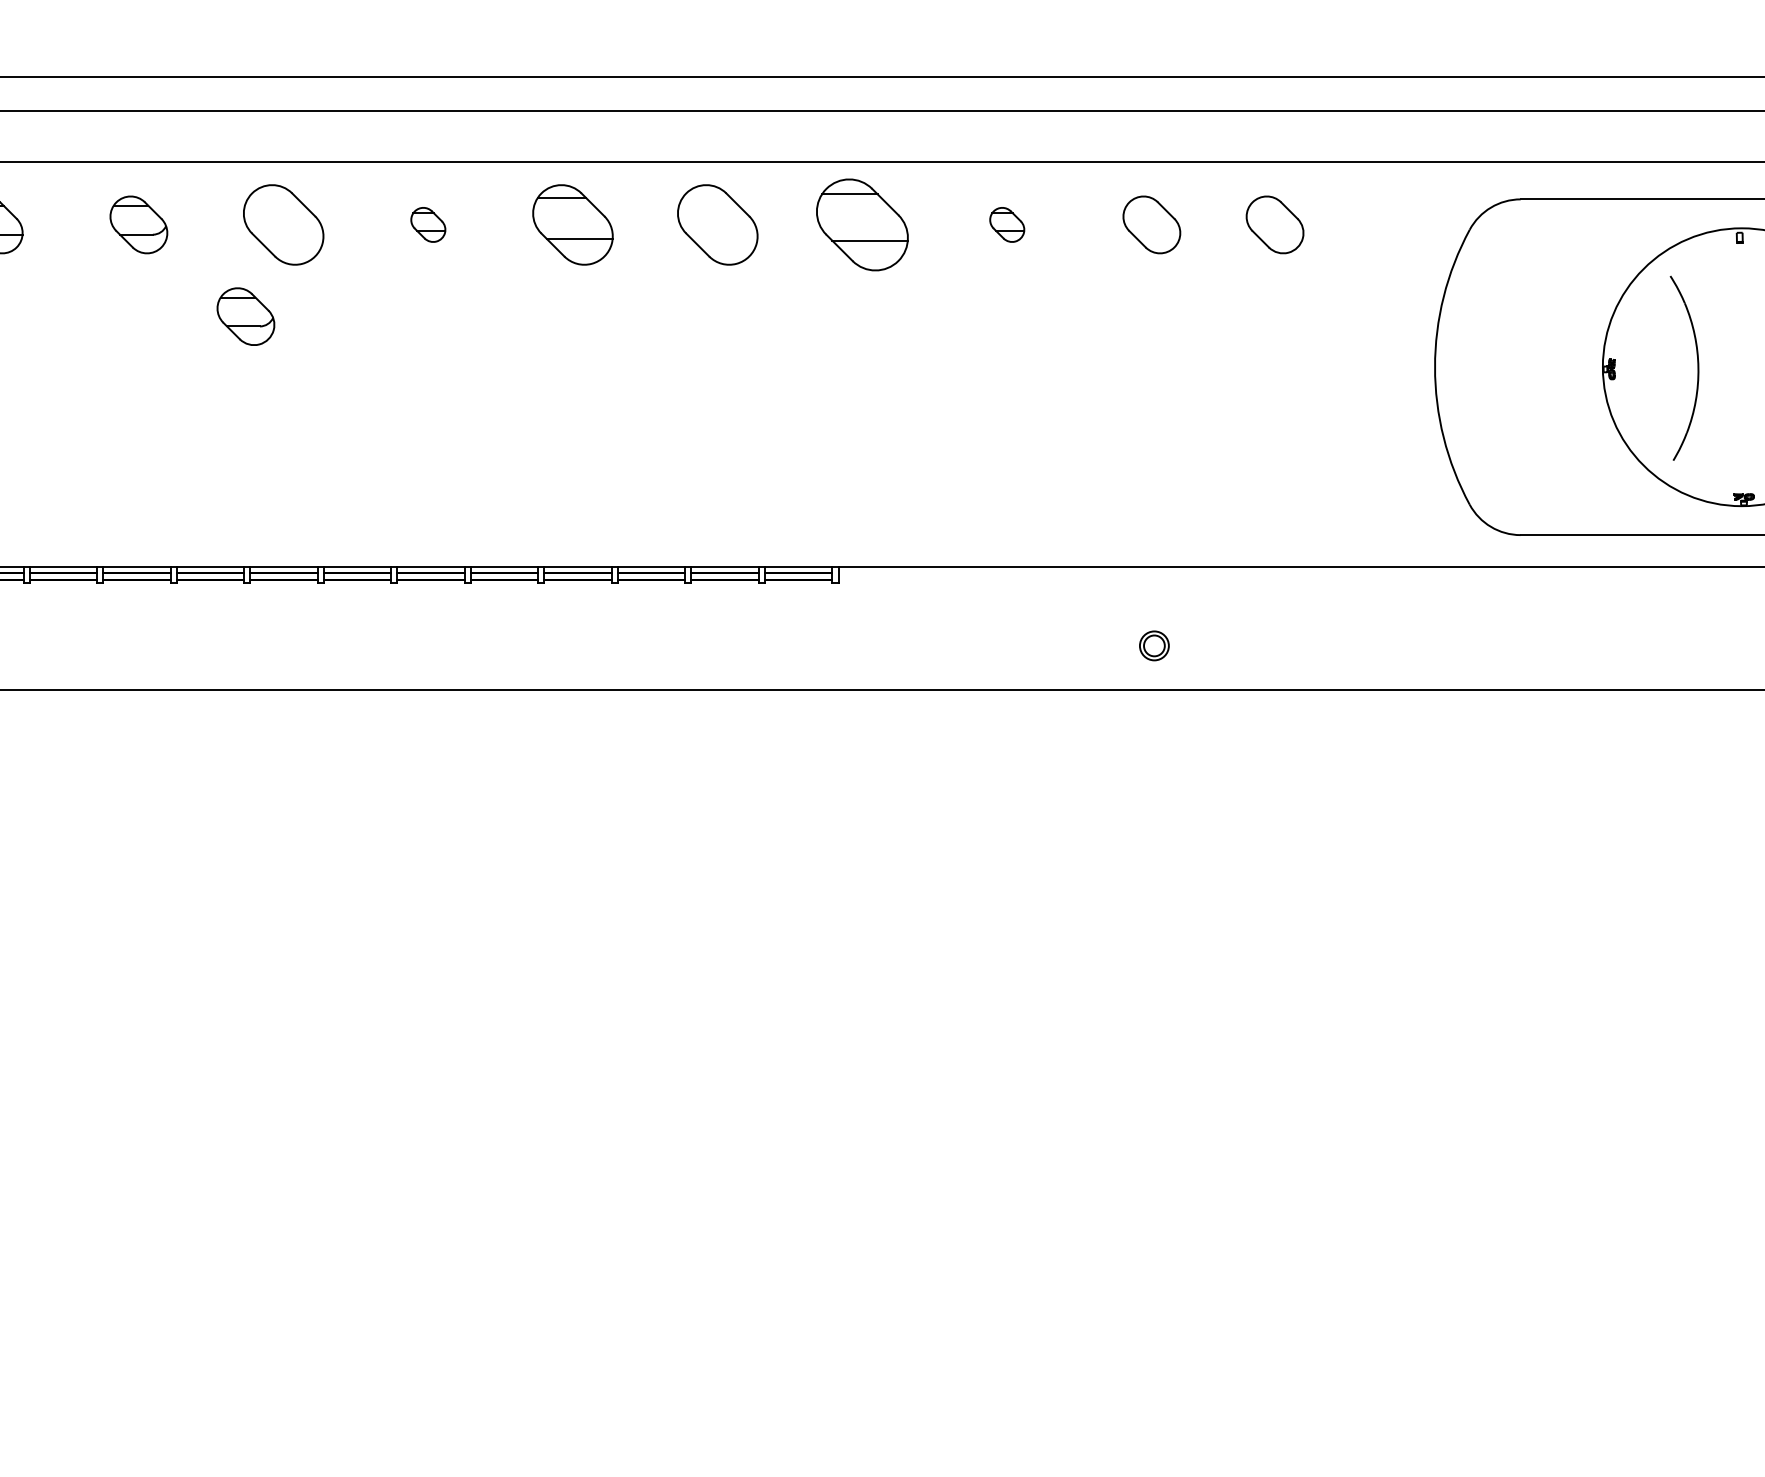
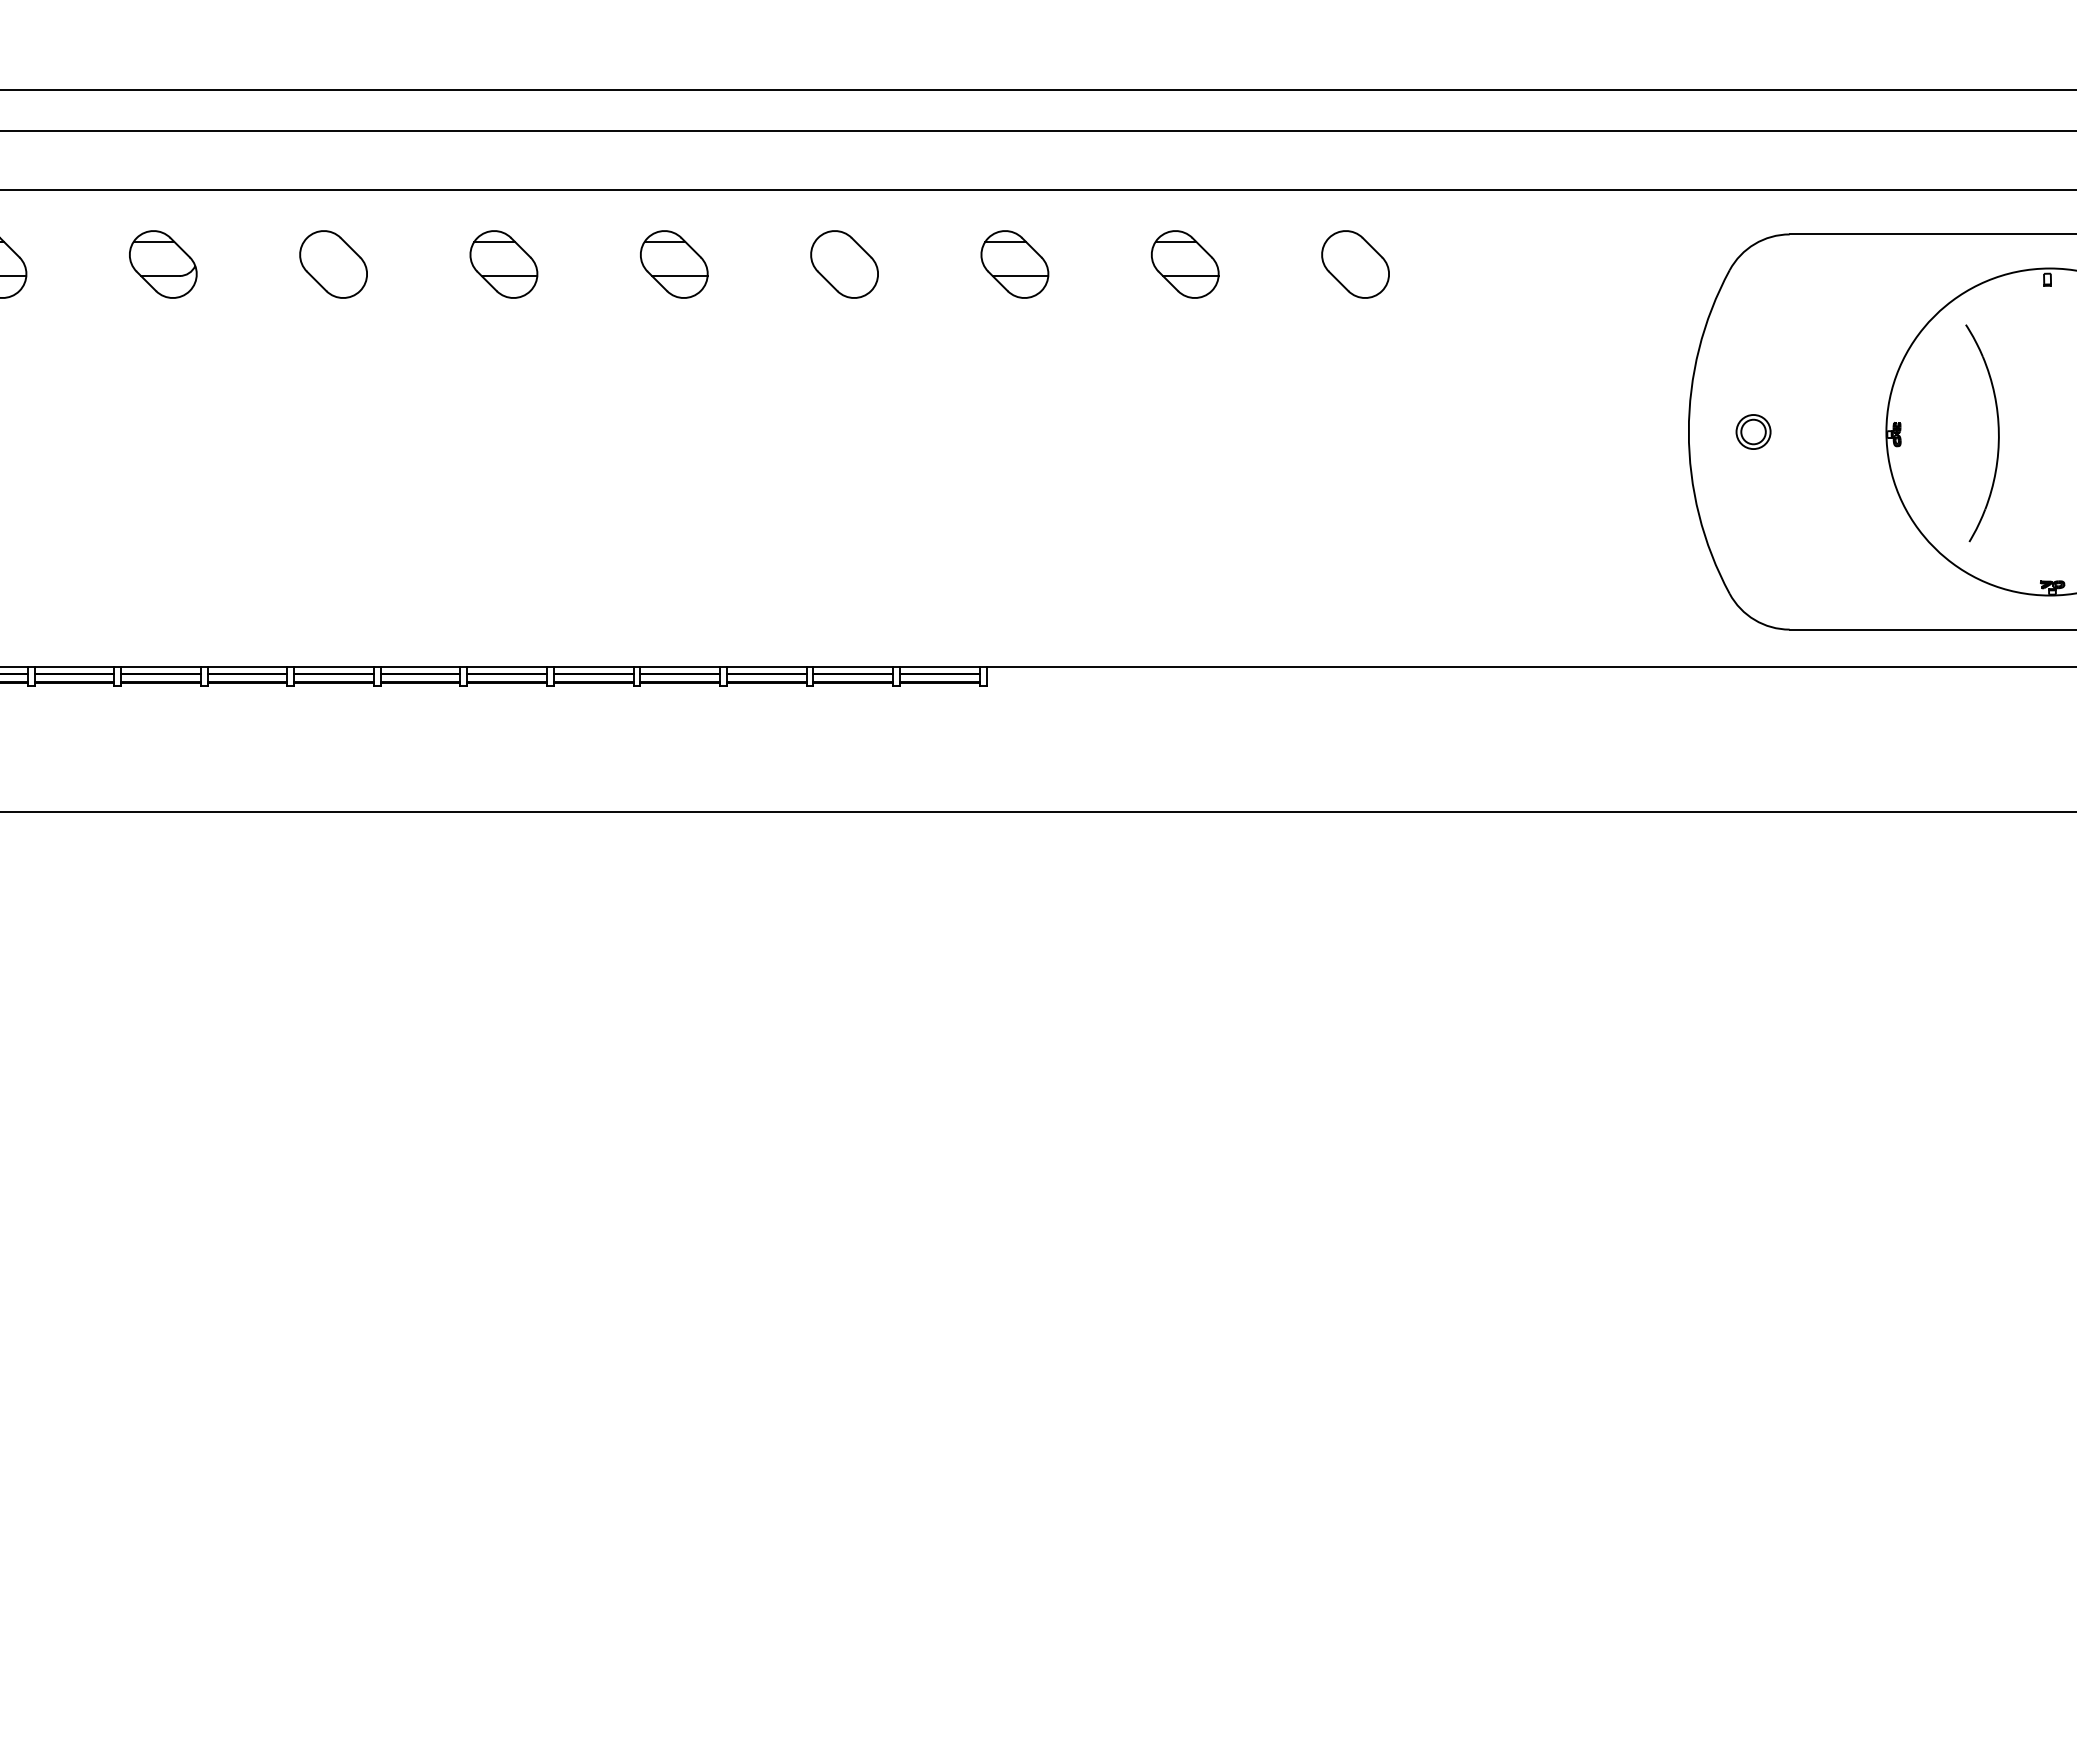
part: (283, 224) -> (333, 264), size x0.71
part: (427, 224) -> (503, 264), size x1.67
part: (573, 224) -> (674, 264), size x0.71
part: (717, 224) -> (844, 264), size x0.71
part: (862, 224) -> (1014, 264), size x0.62
part: (1007, 224) -> (1185, 264), size x1.67
part: (1275, 224) -> (1500, 264), removed
part: (246, 316) -> (289, 372), removed
part: (1154, 645) -> (1753, 431), moved

